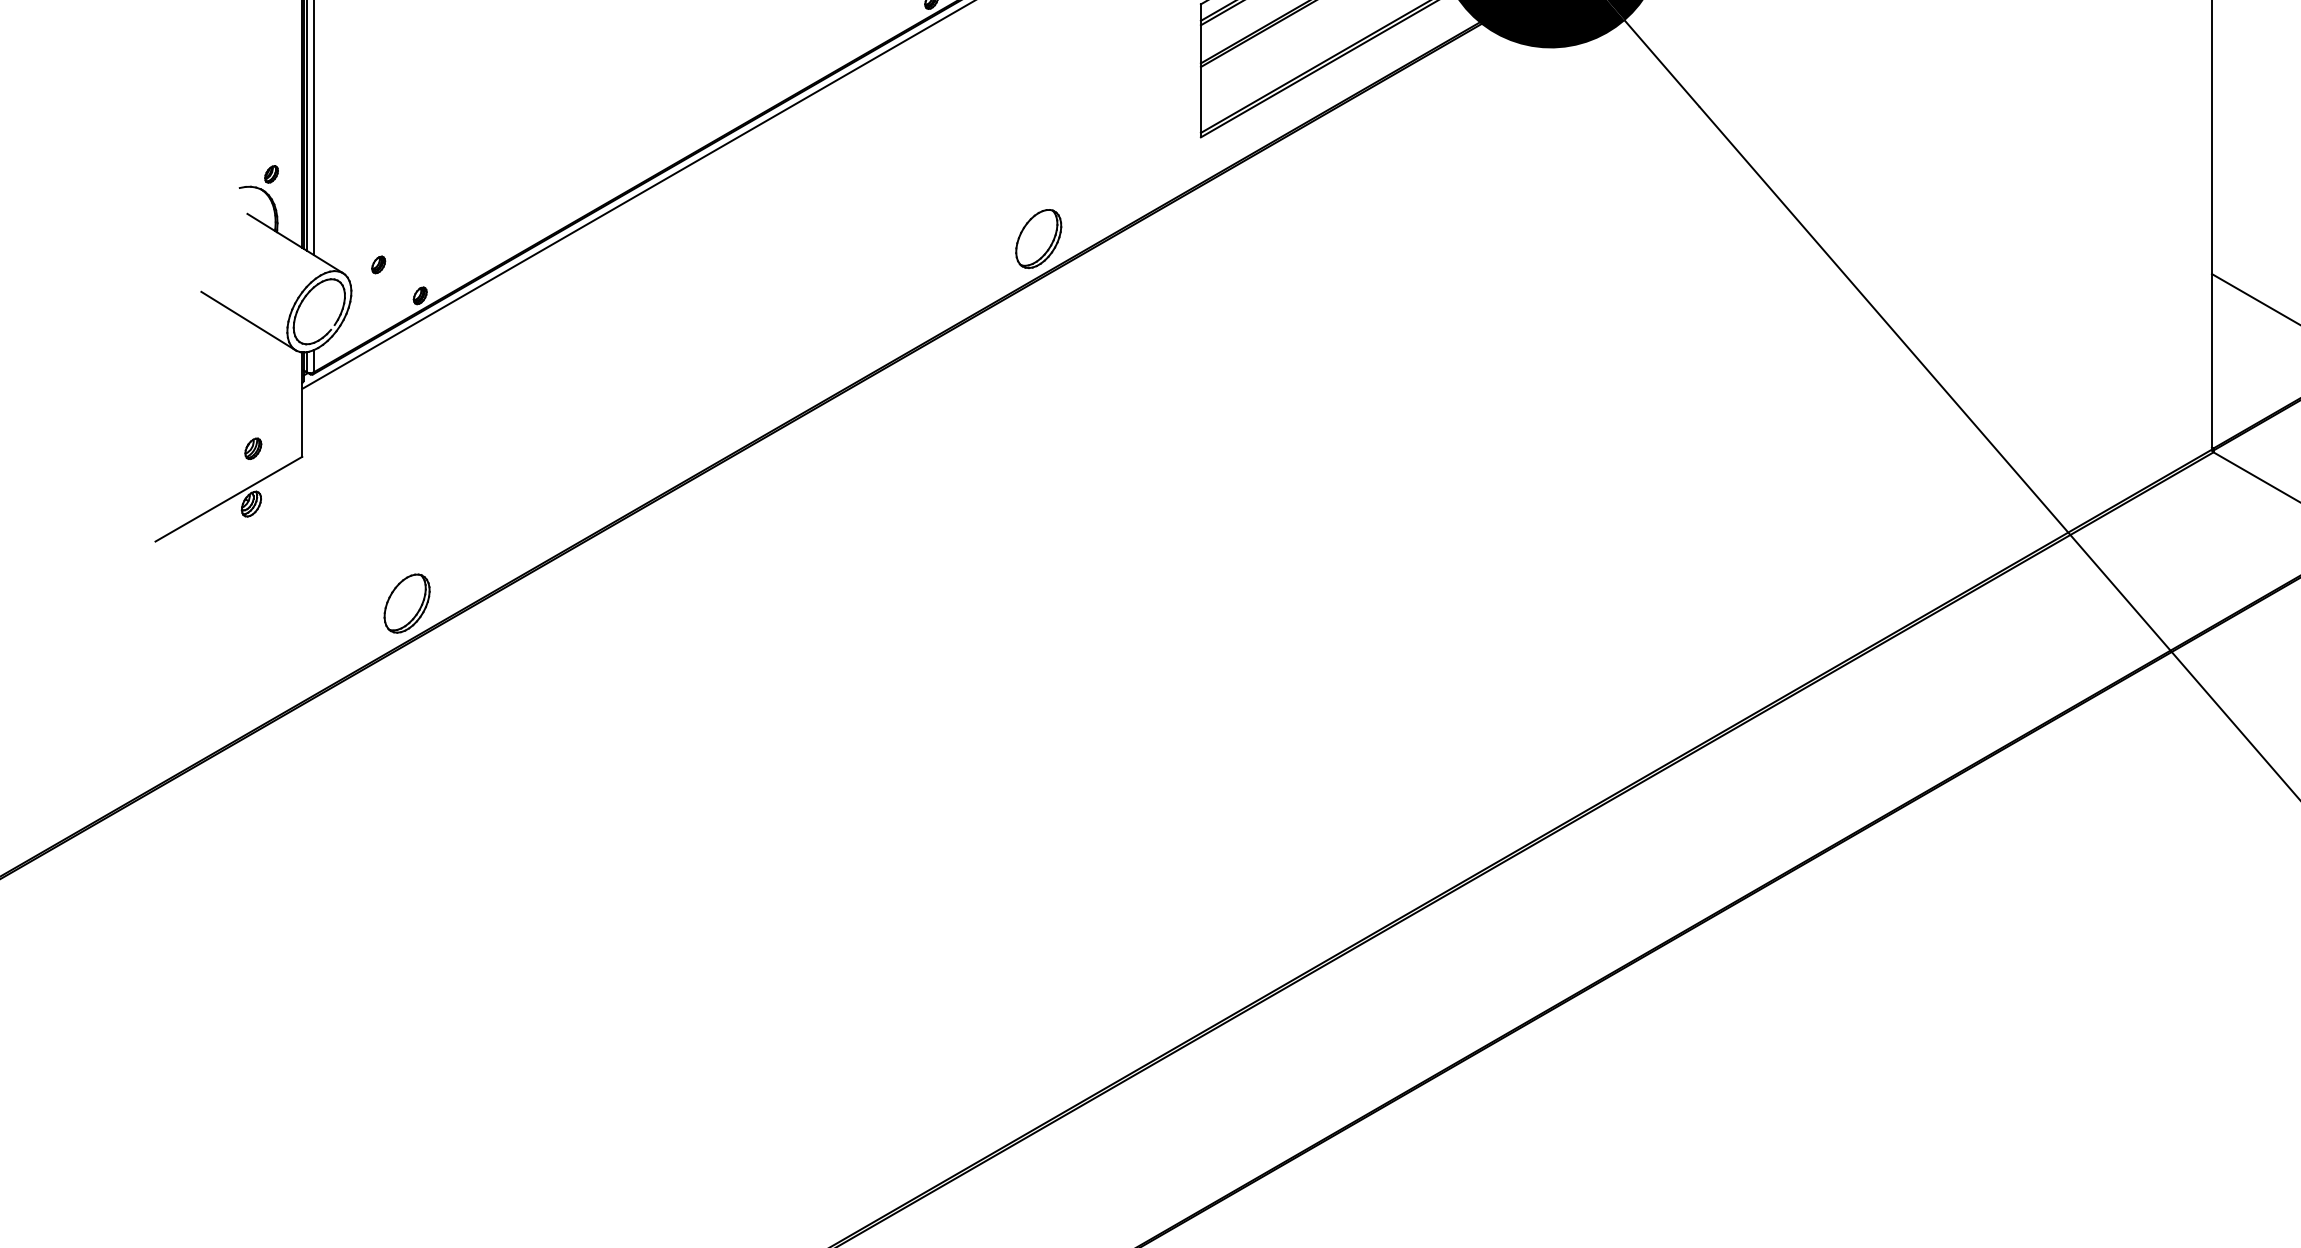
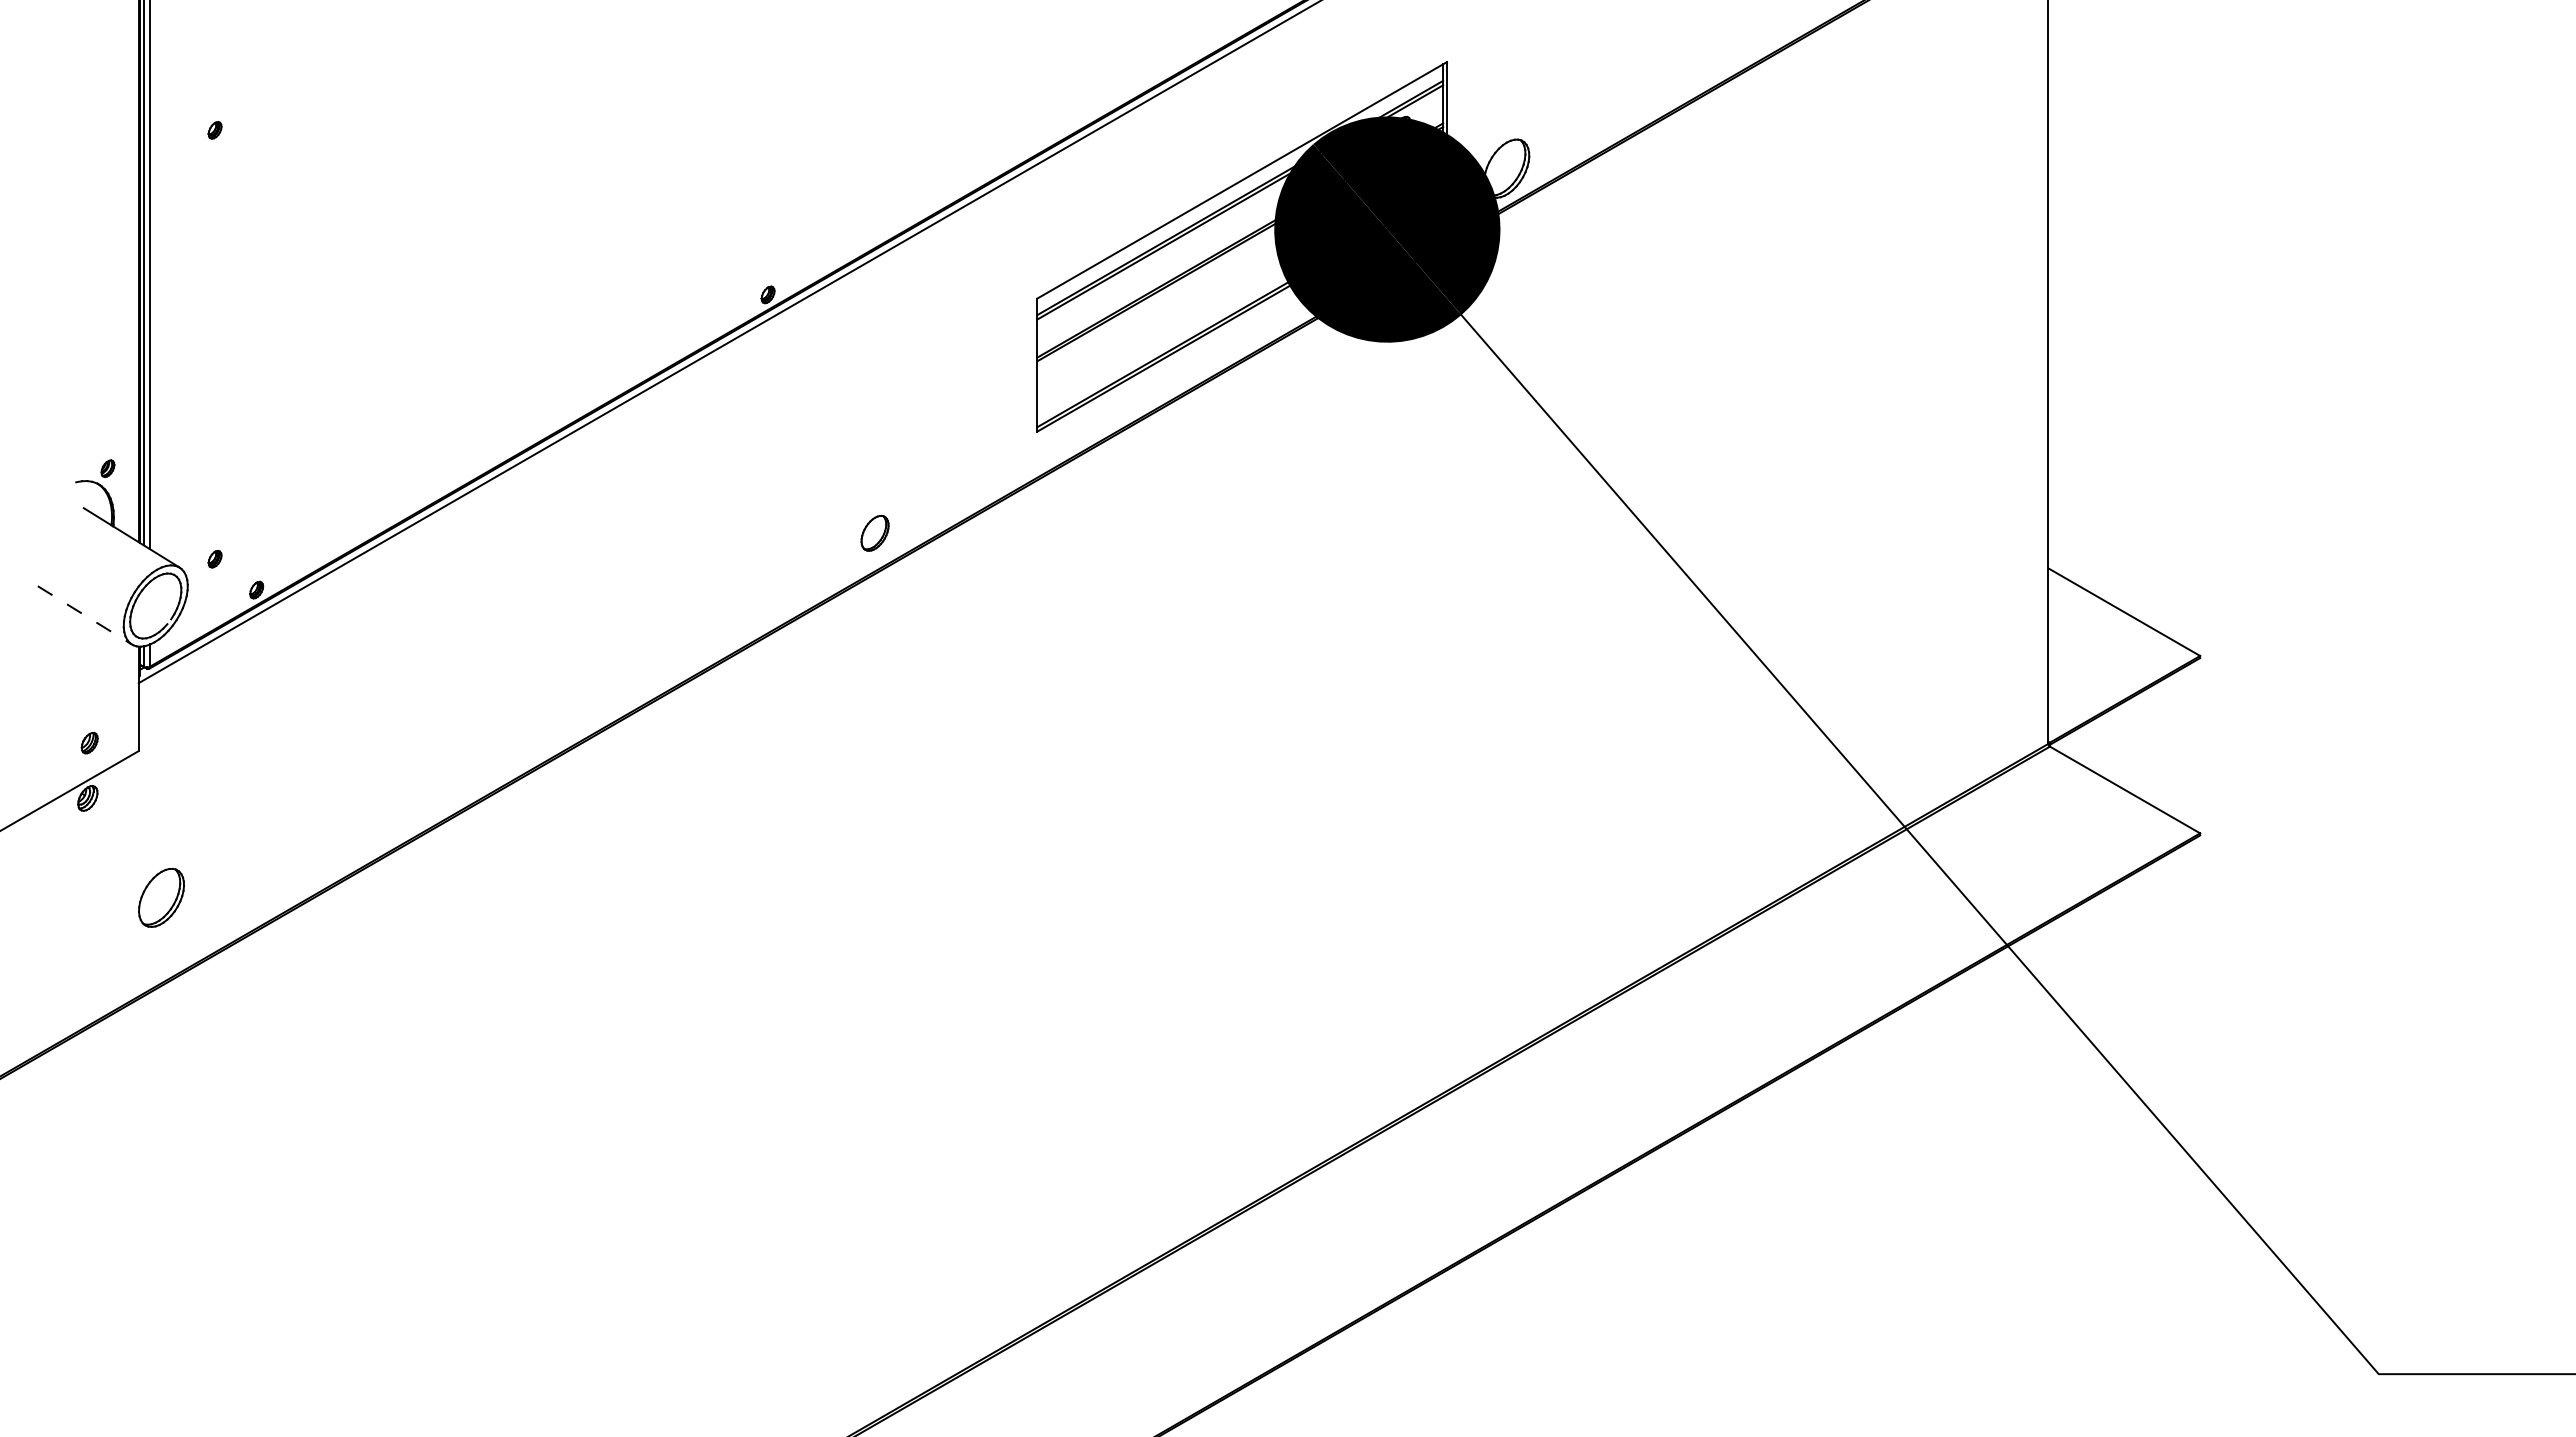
part: (1038, 239) -> (874, 533), size x0.6
line: (249, 321) -> (85, 615), solid -> dashed
part: (407, 603) -> (161, 897), moved

